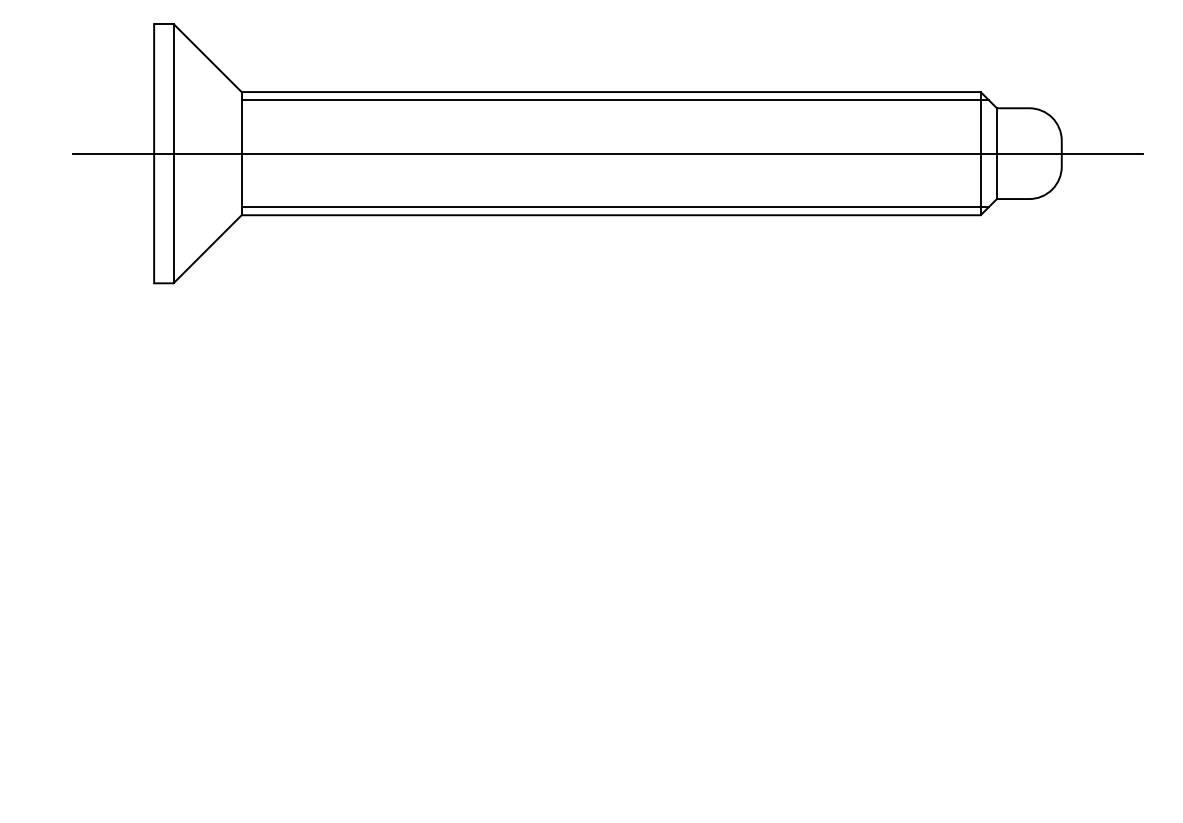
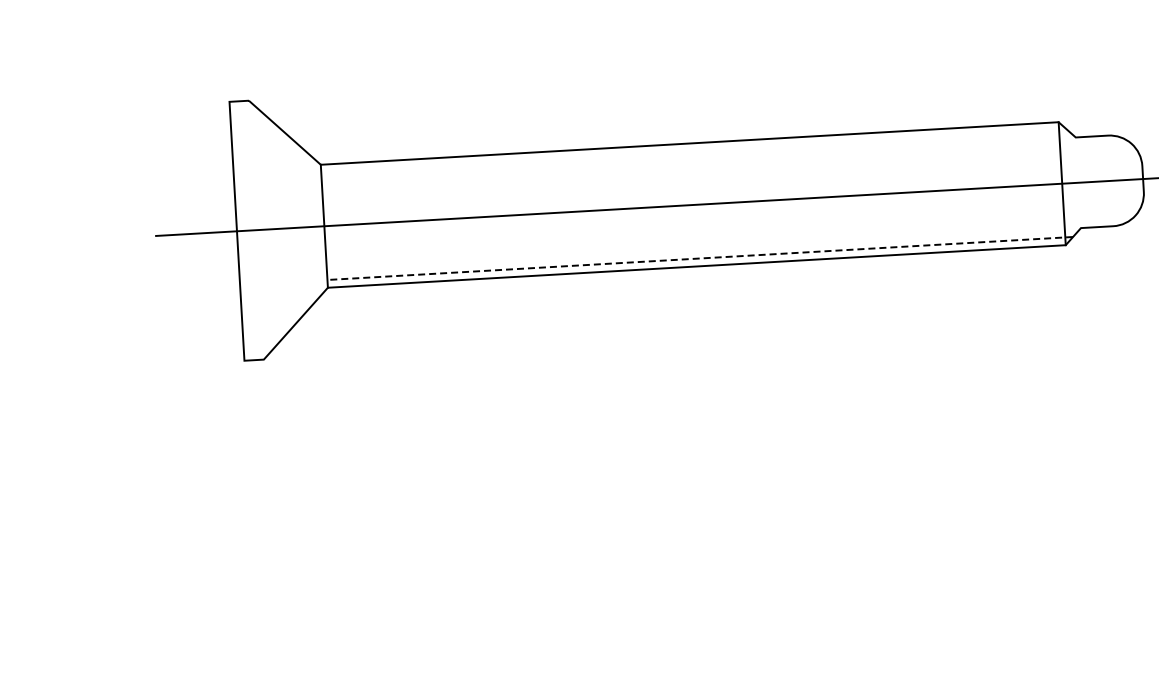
line: (614, 99) -> (693, 150), removed
line: (173, 153) -> (256, 230), removed
line: (996, 153) -> (1077, 182), removed
line: (614, 207) -> (699, 258), solid -> dashed

